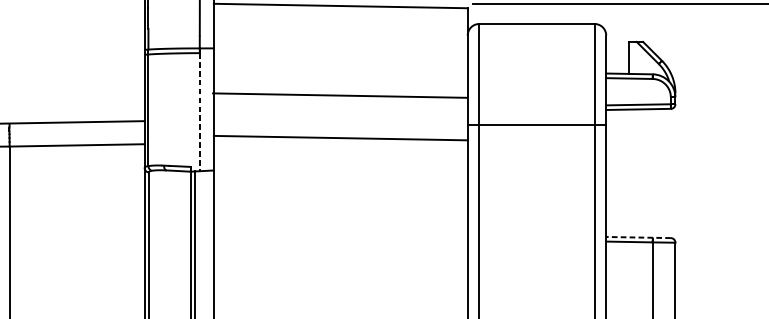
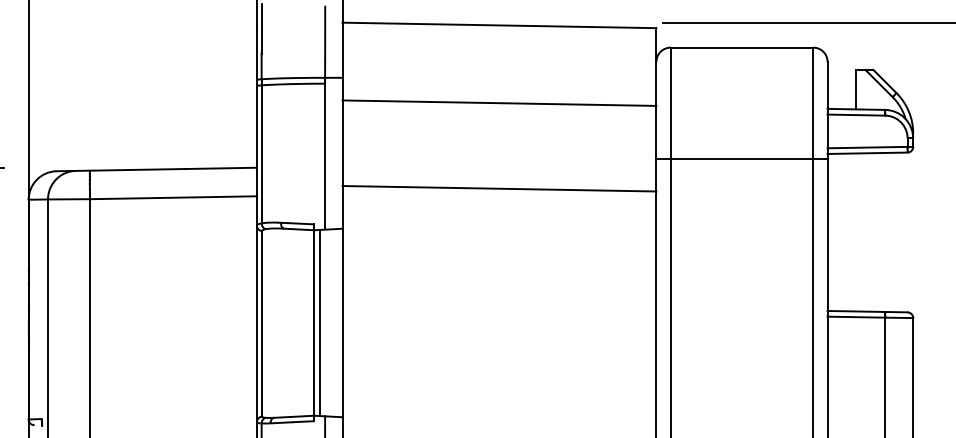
line: (340, 95) -> (499, 102), moved
line: (200, 112) -> (325, 157), dashed -> solid
line: (536, 124) -> (741, 158), moved
line: (638, 237) -> (867, 311), dashed -> solid

